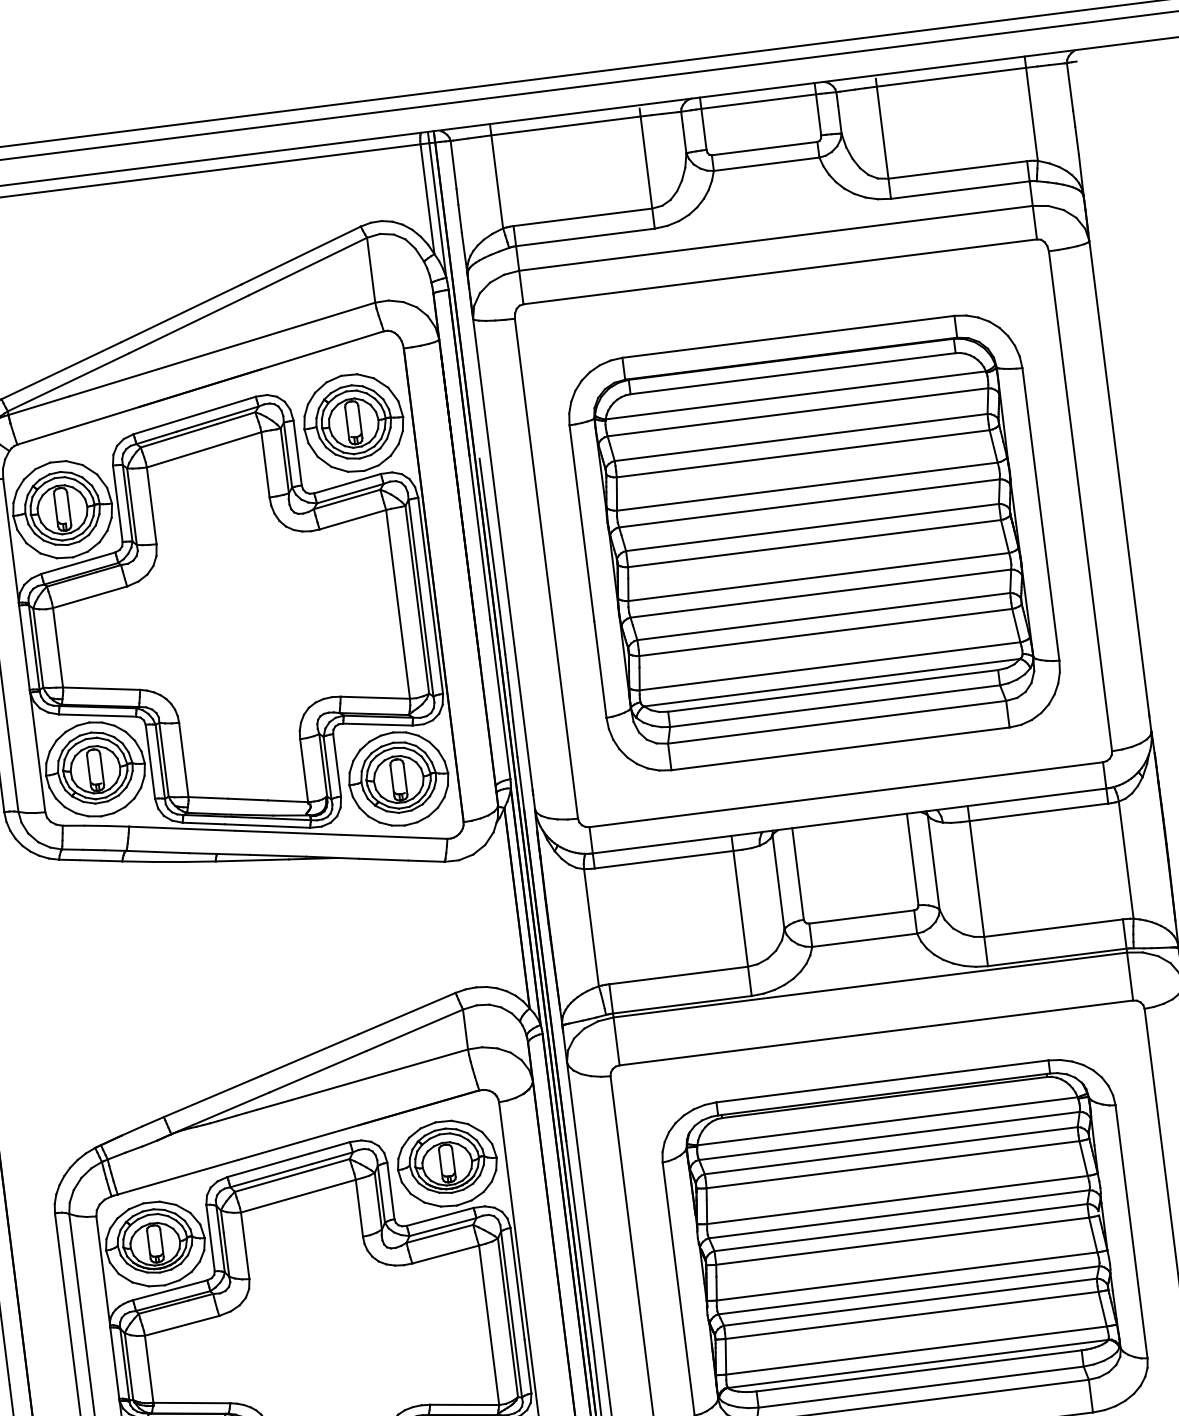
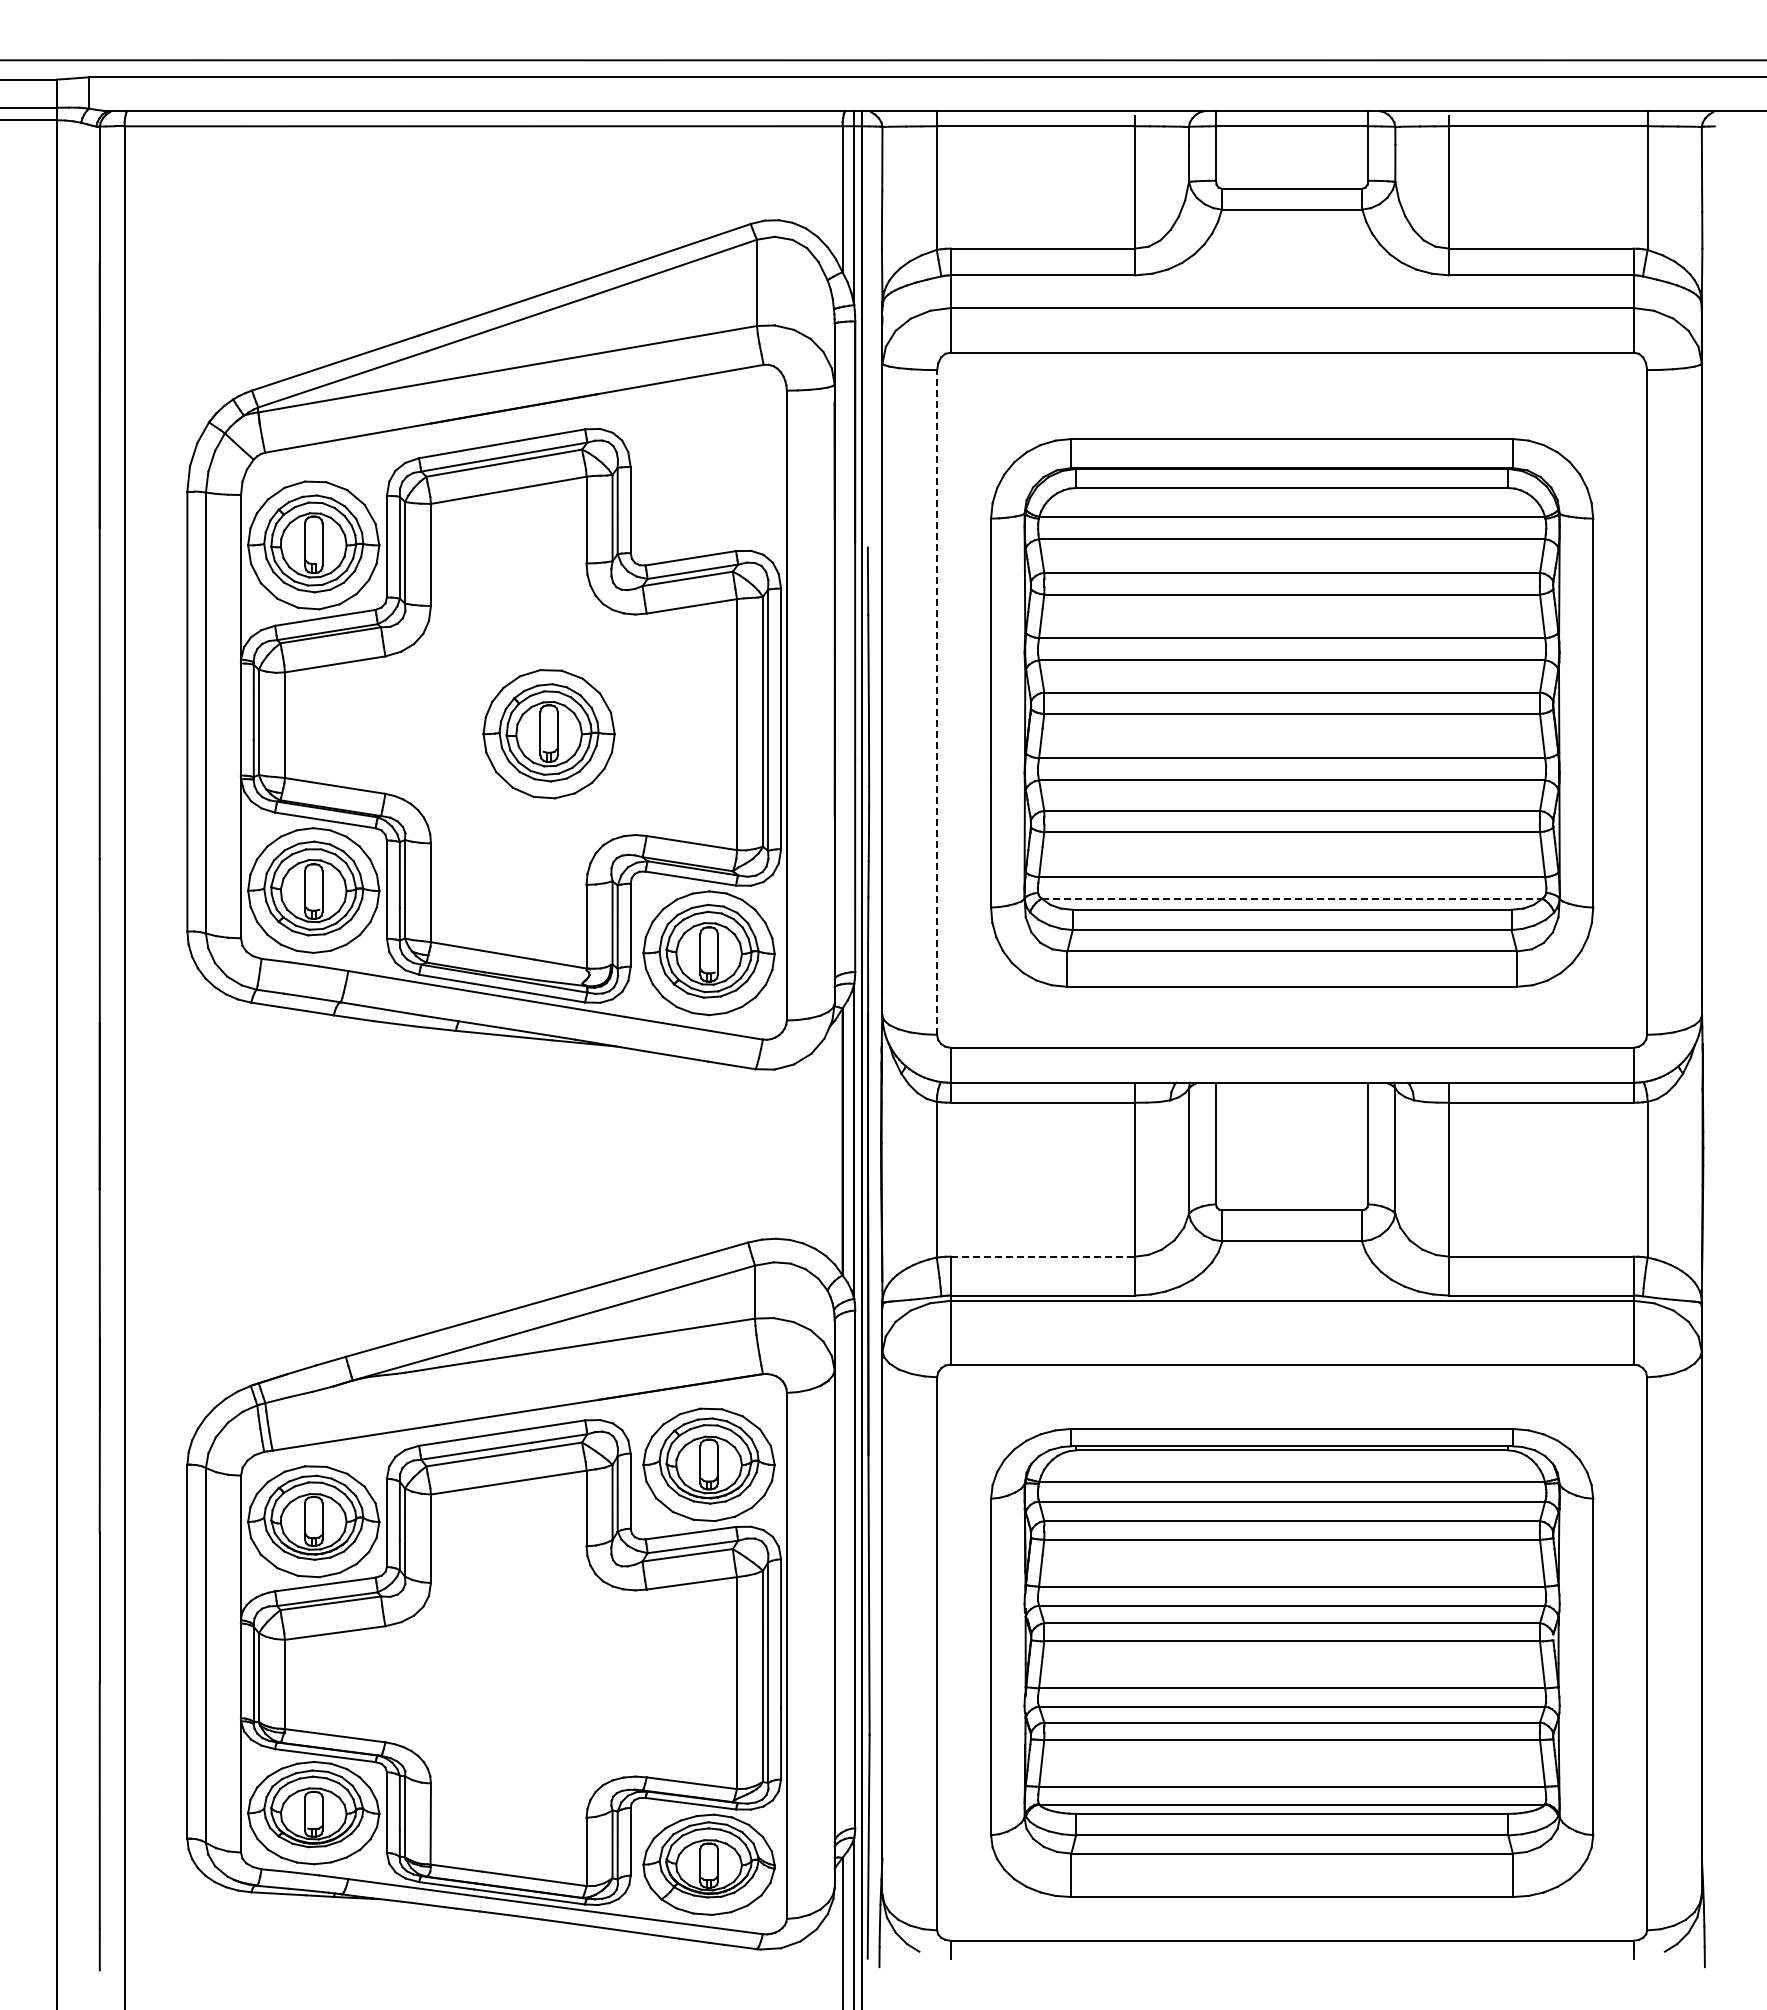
part: (353, 423) -> (548, 734), moved
line: (546, 567) -> (937, 701), solid -> dashed
line: (832, 682) -> (1292, 898), solid -> dashed
line: (679, 975) -> (1043, 1256), solid -> dashed

